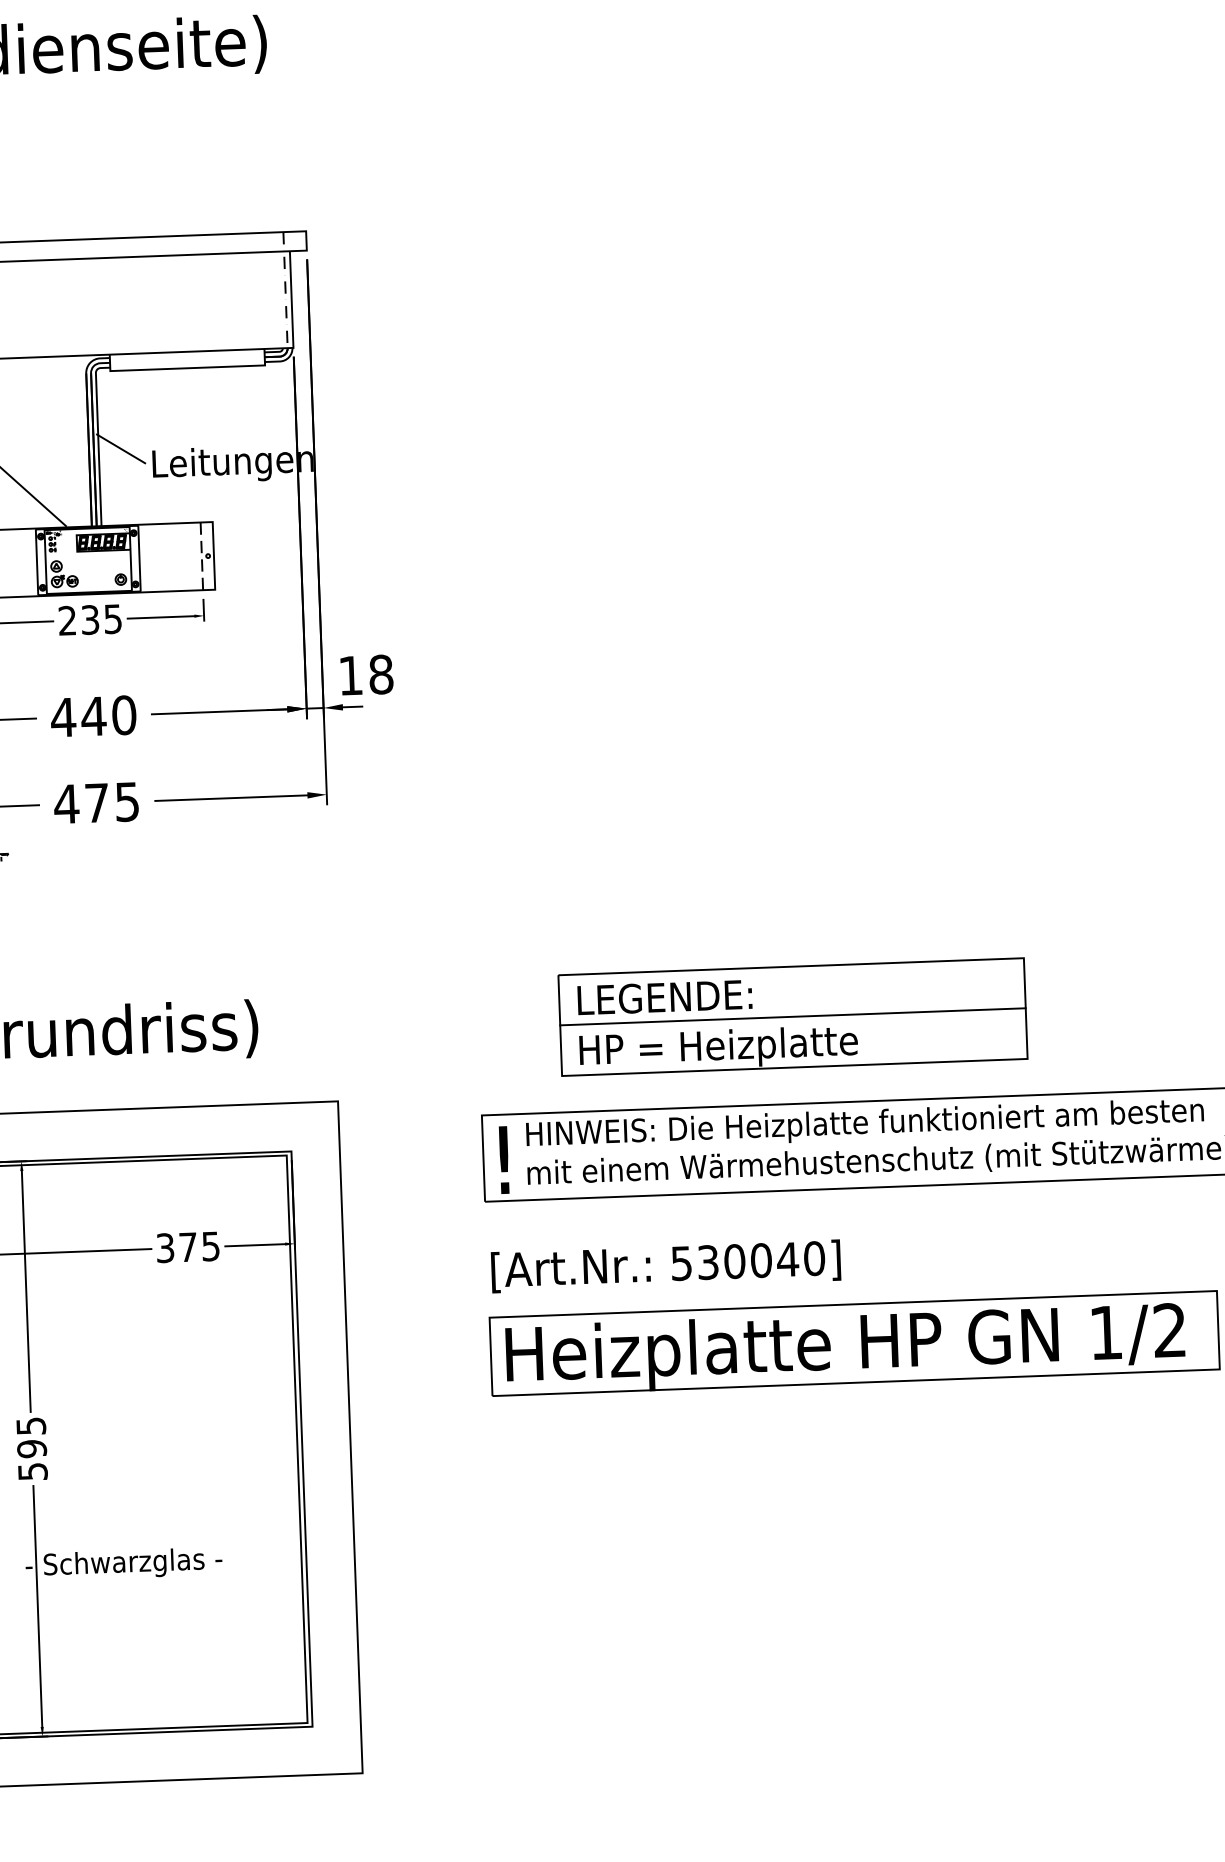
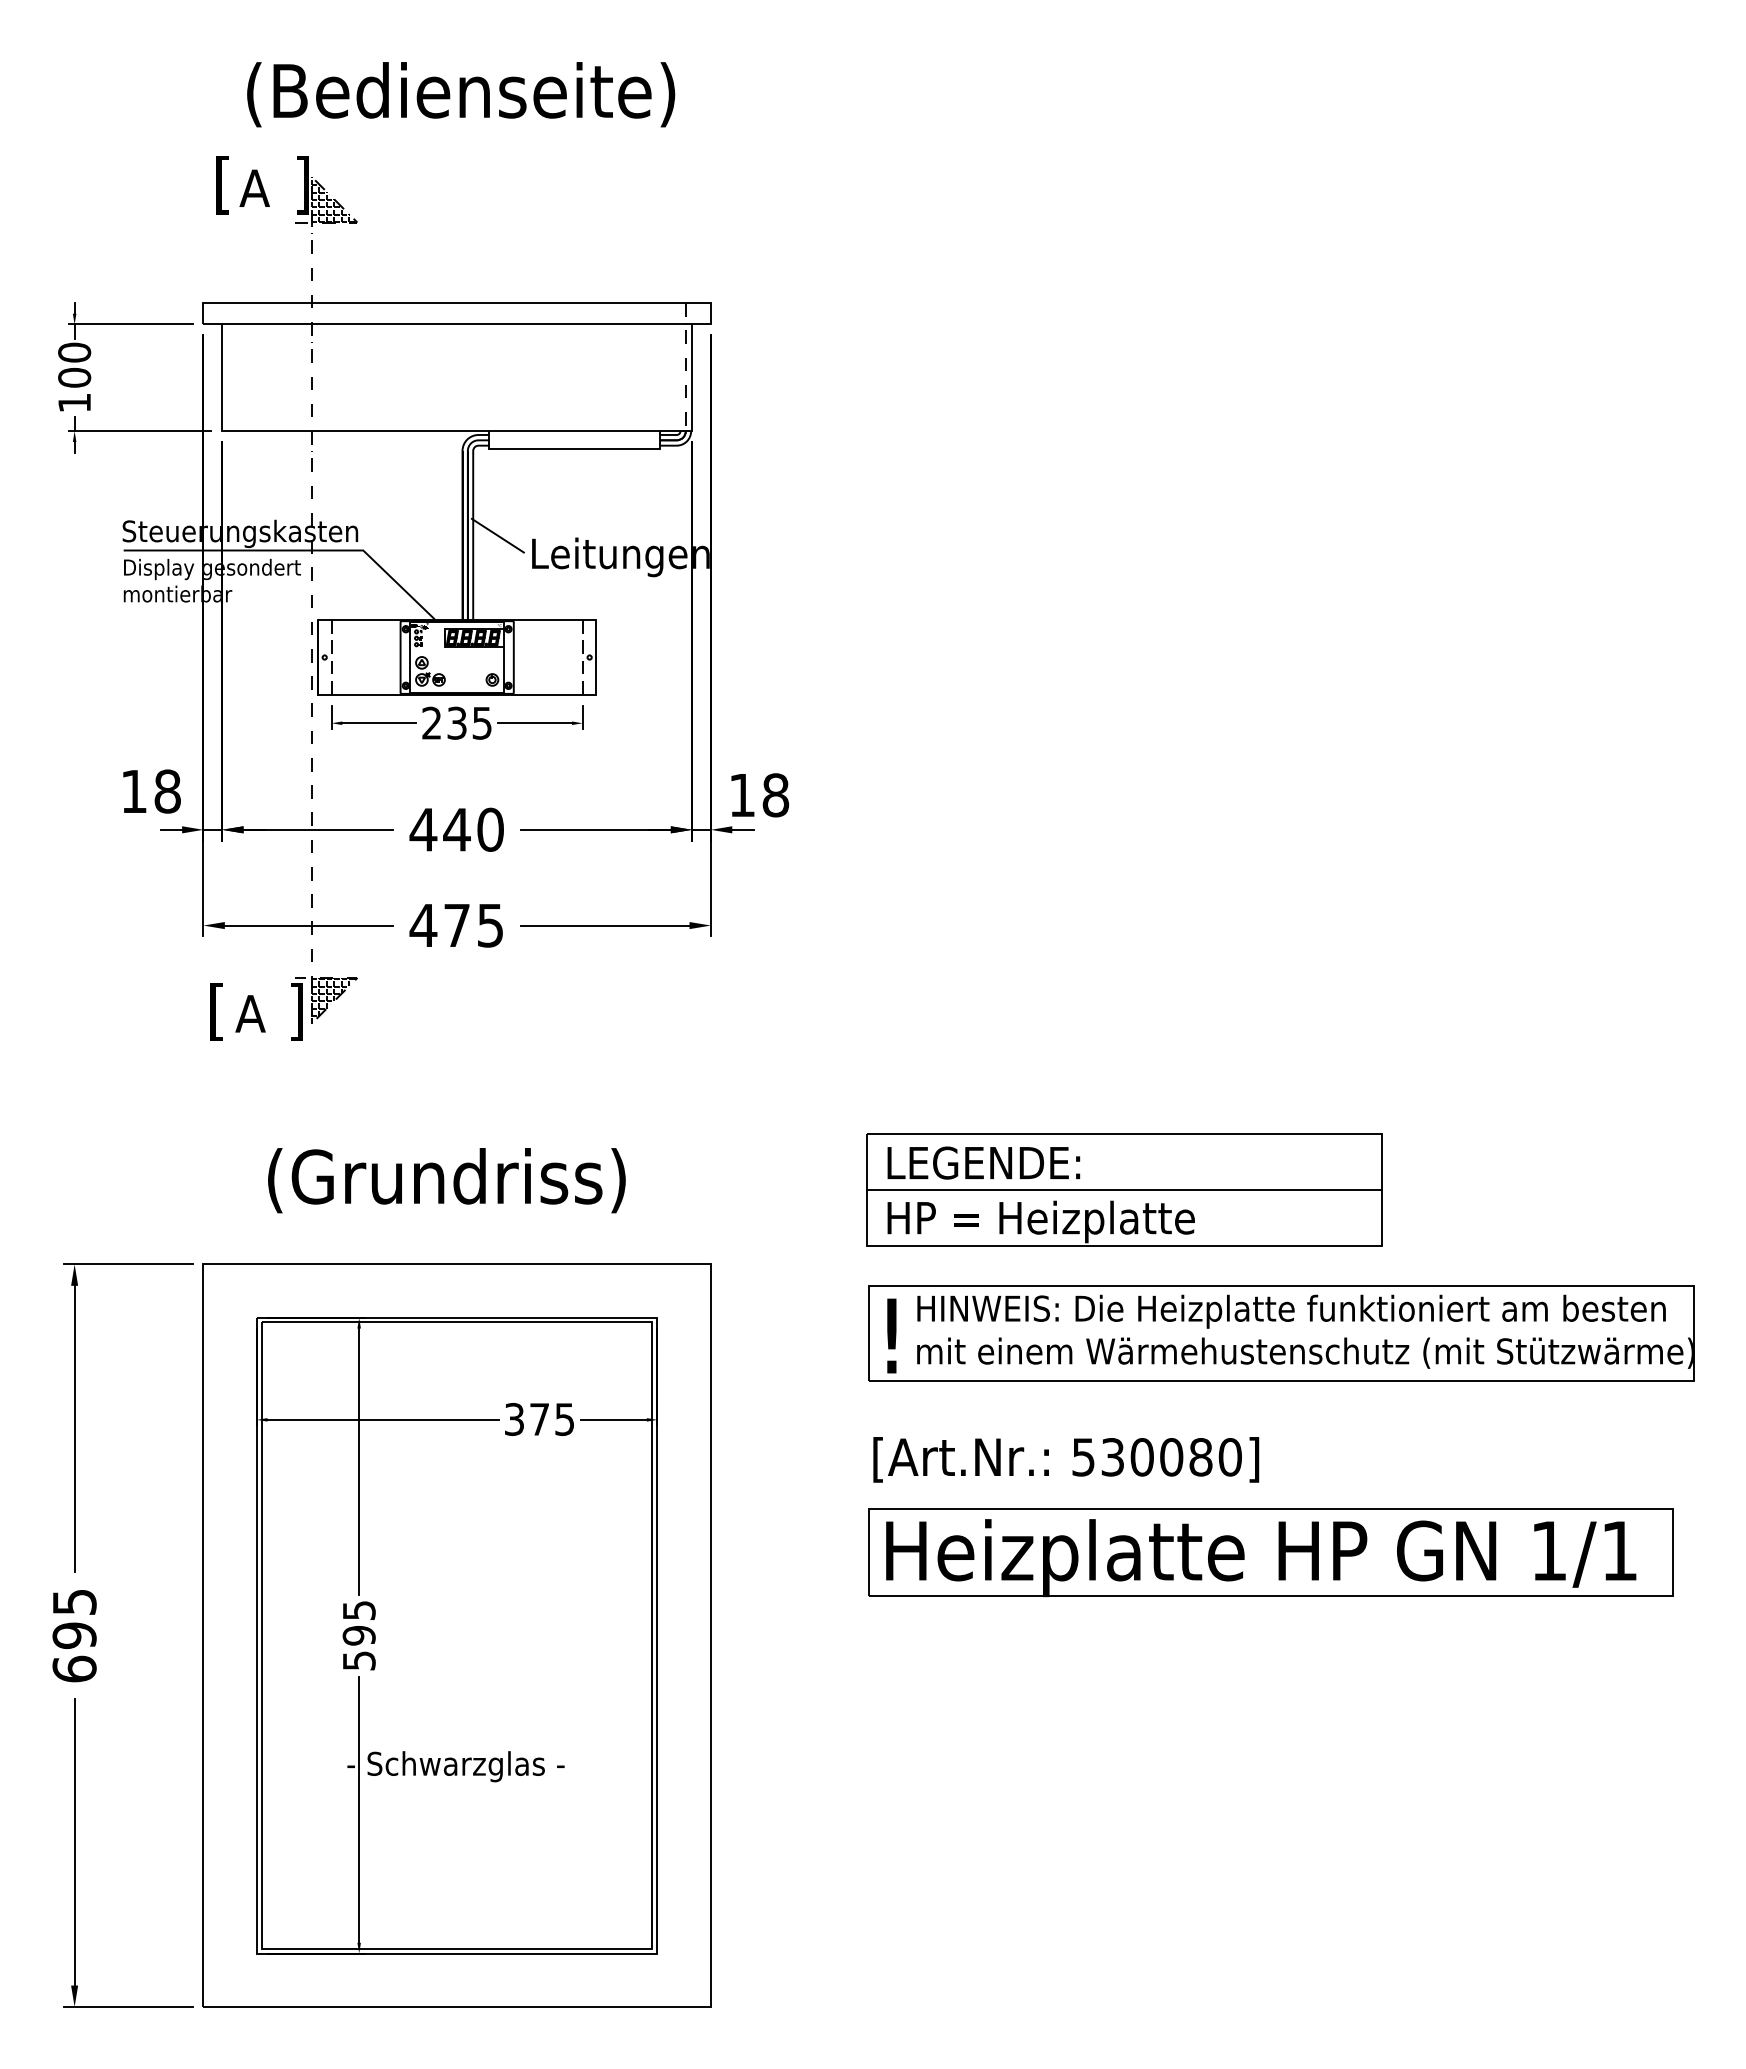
part: (793, 1016) -> (1124, 1189), moved
text: (787, 1259) -> (1200, 1457), 530040] -> 530080]
text: (1169, 1330) -> (1619, 1550), 1/2 -> 1/1

